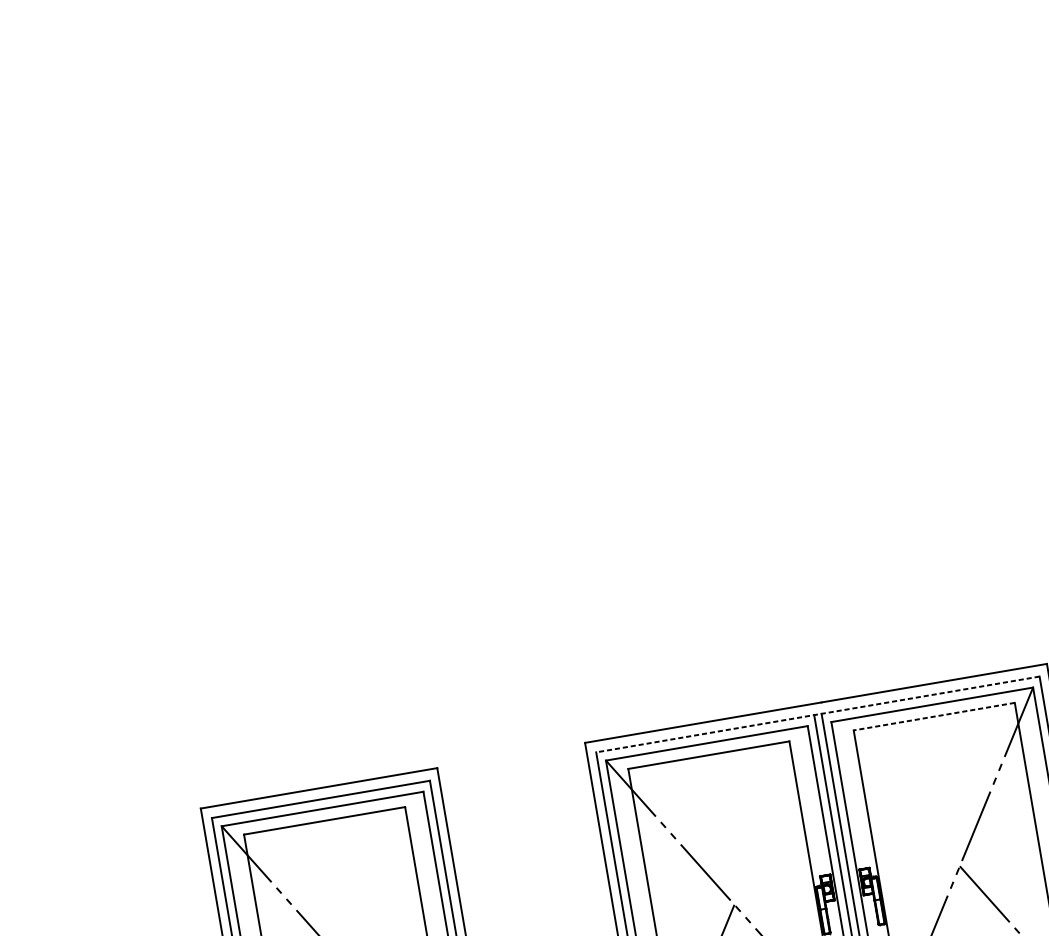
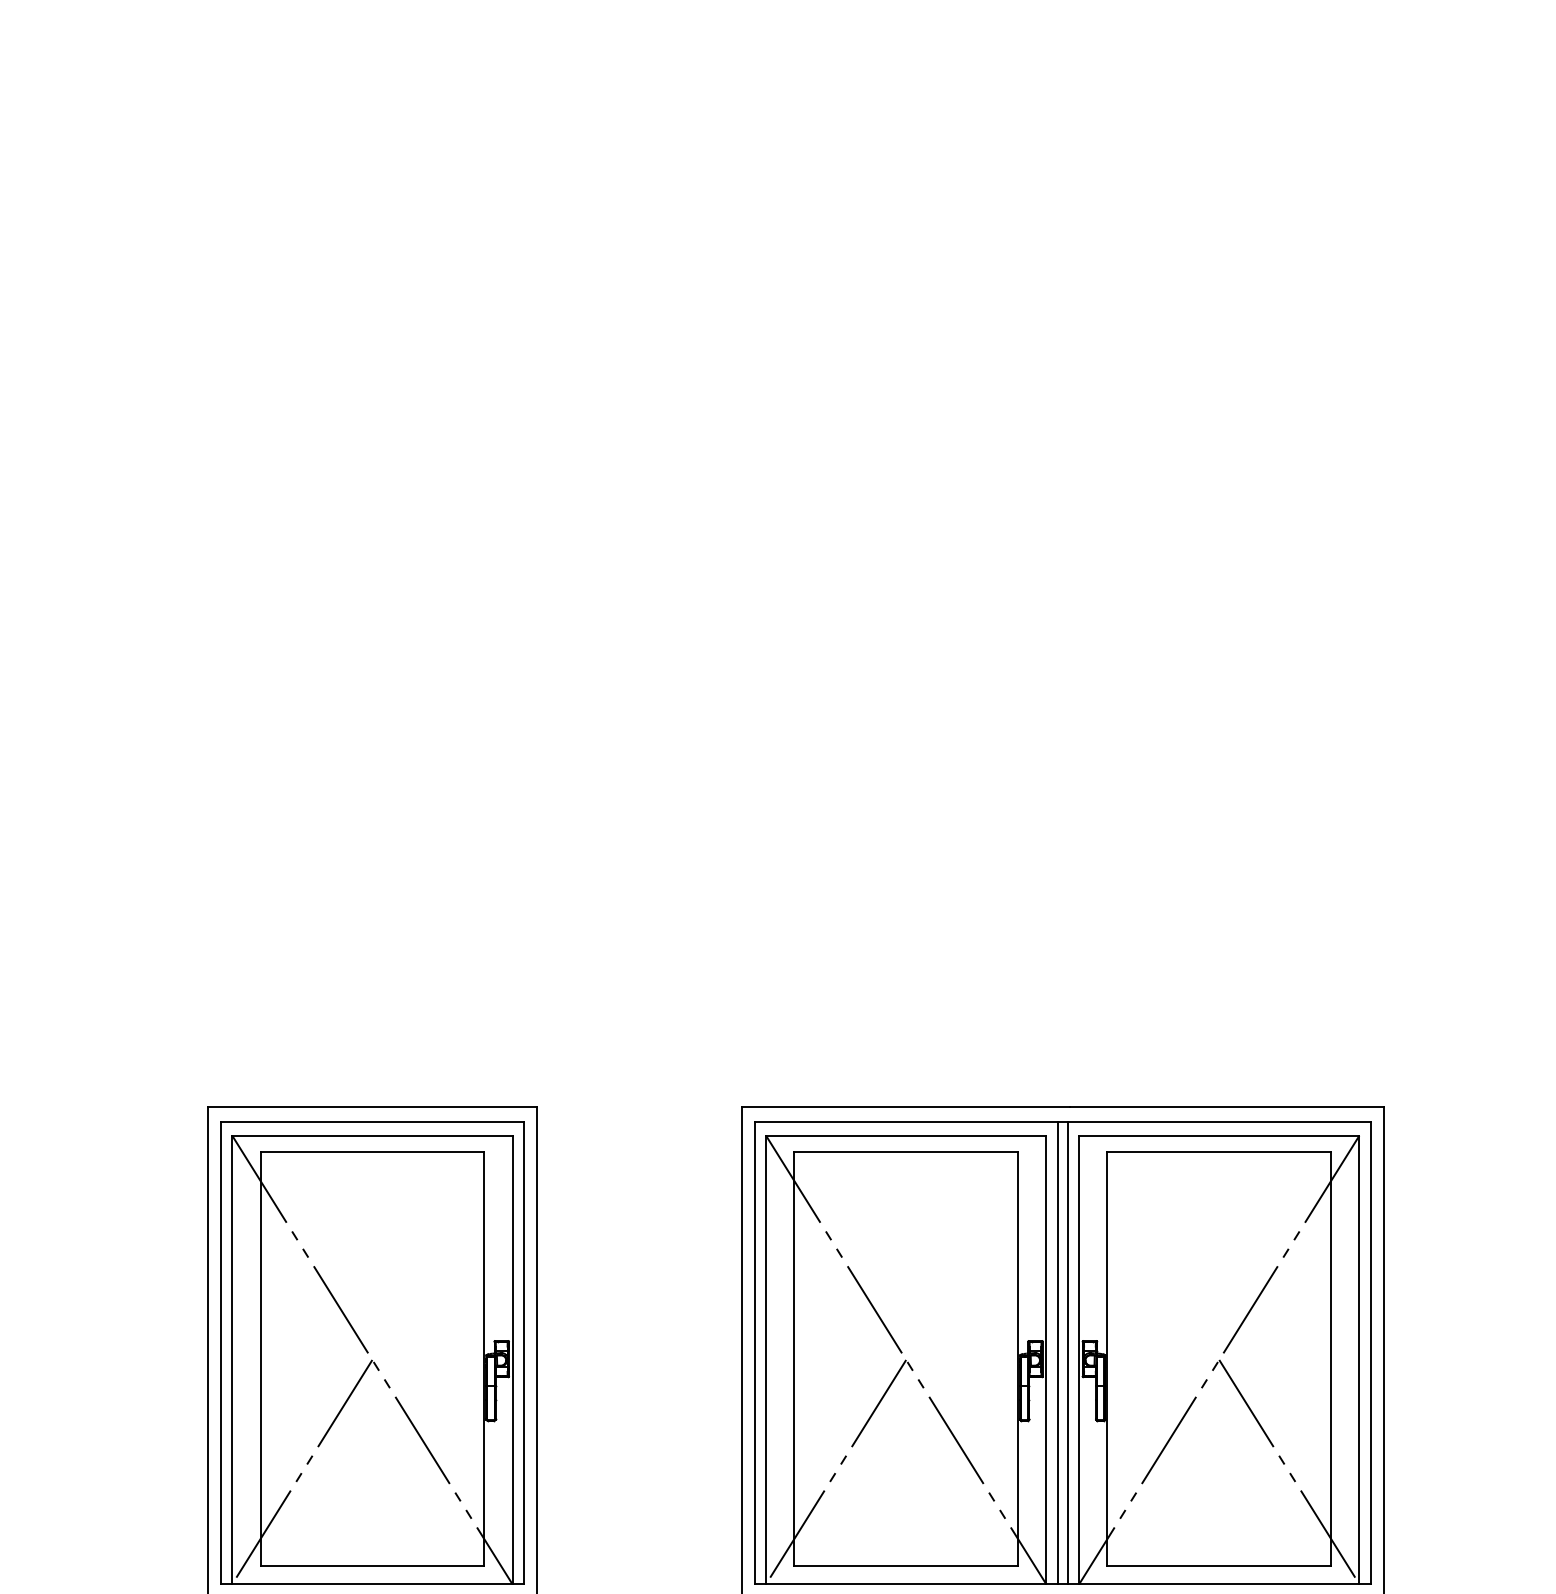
line: (817, 714) -> (1062, 1122), dashed -> solid
line: (934, 716) -> (1219, 1152), dashed -> solid

